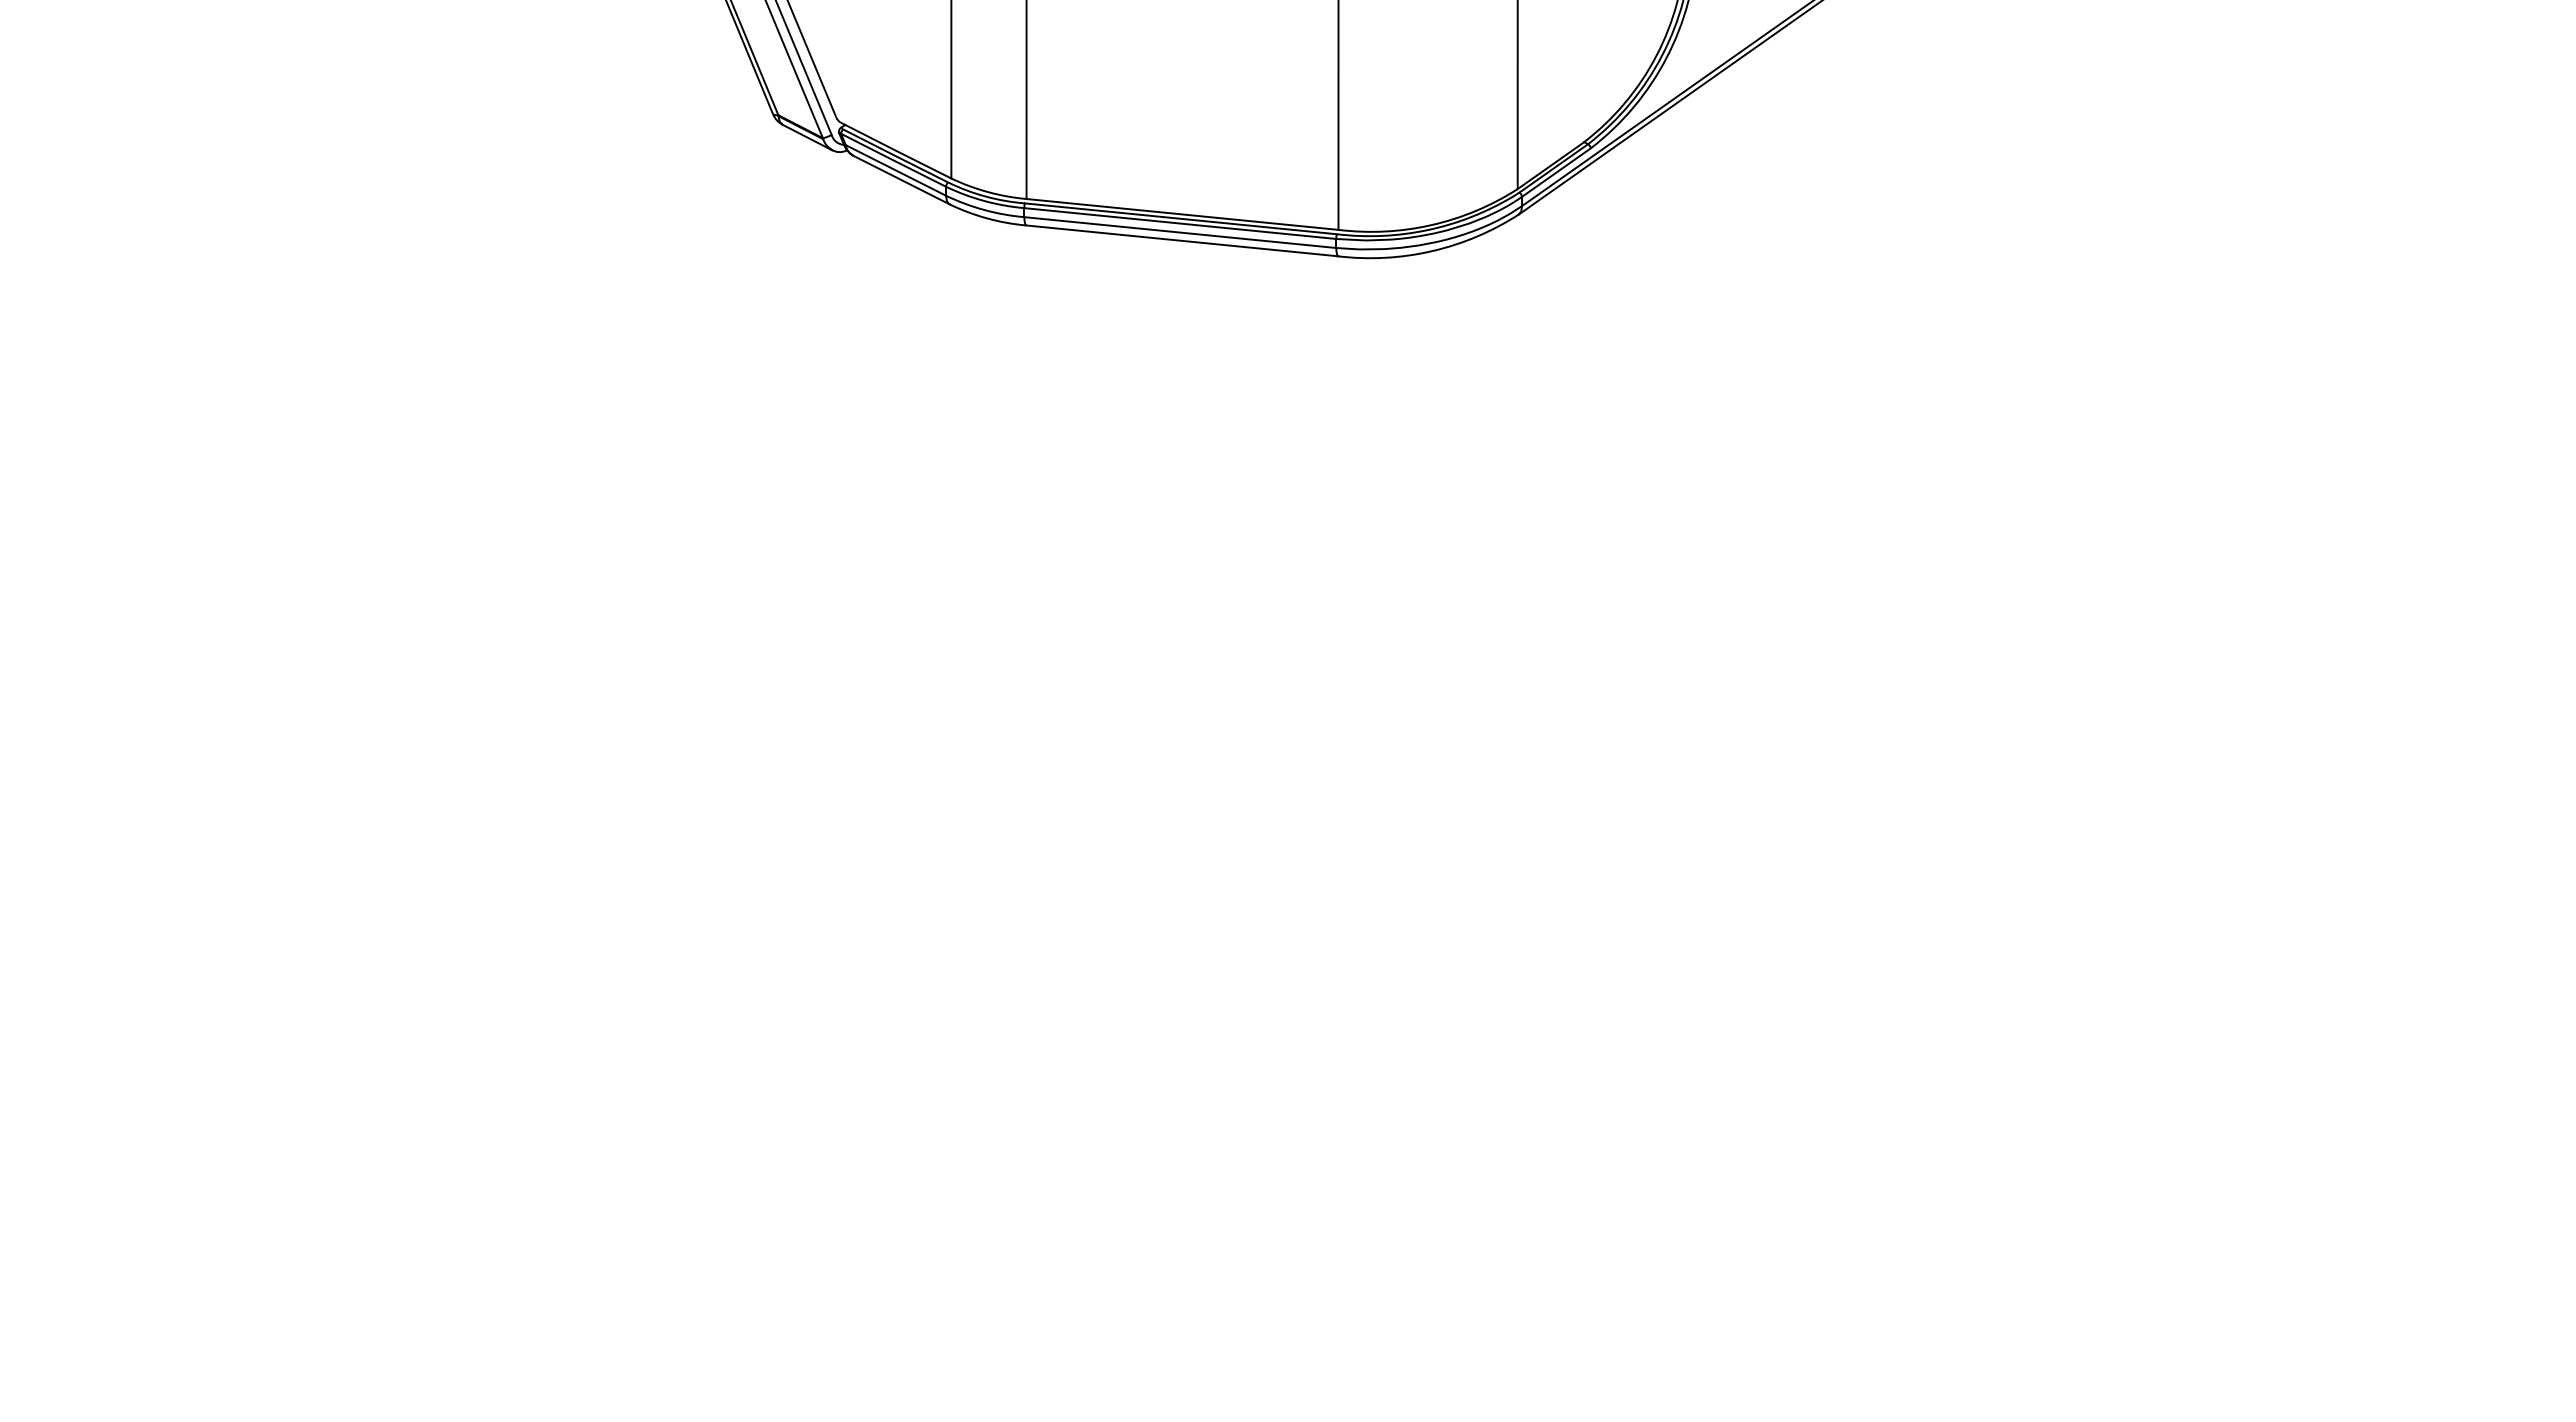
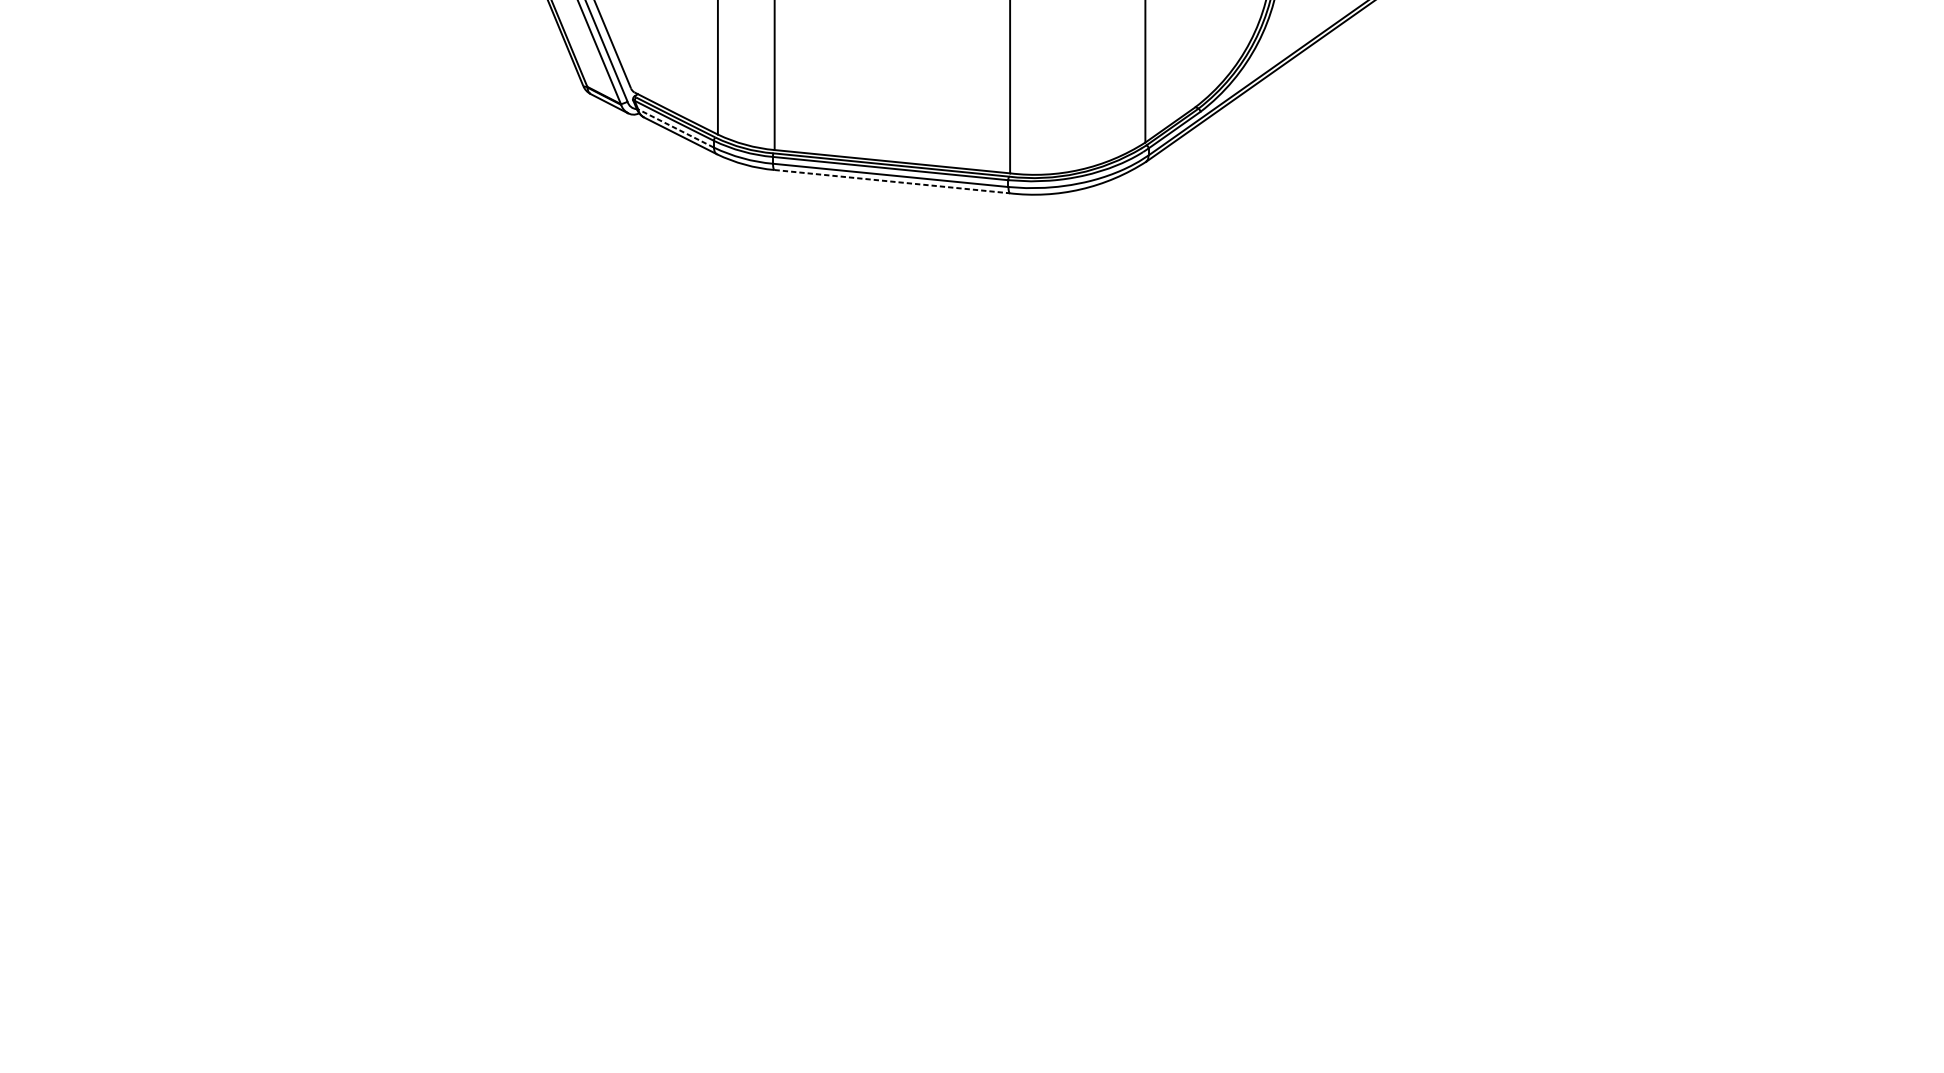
line: (895, 170) -> (675, 128), solid -> dashed
line: (1182, 240) -> (892, 181), solid -> dashed

